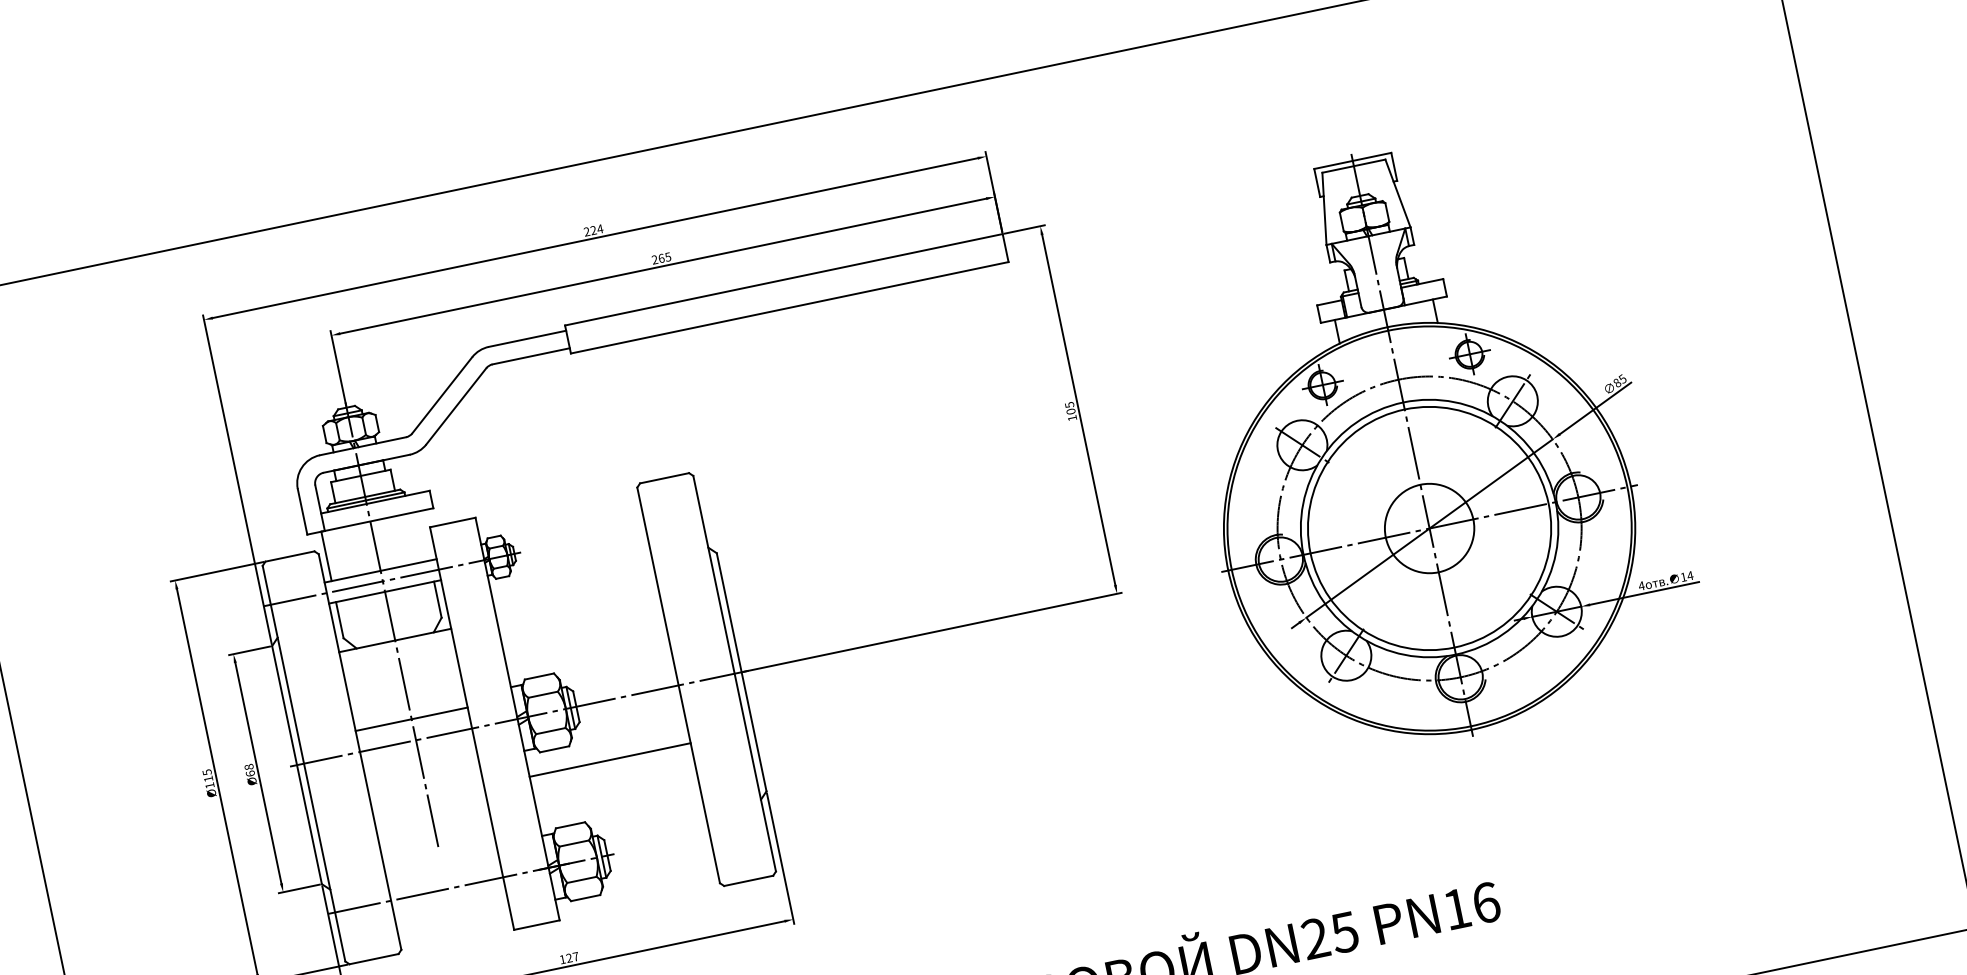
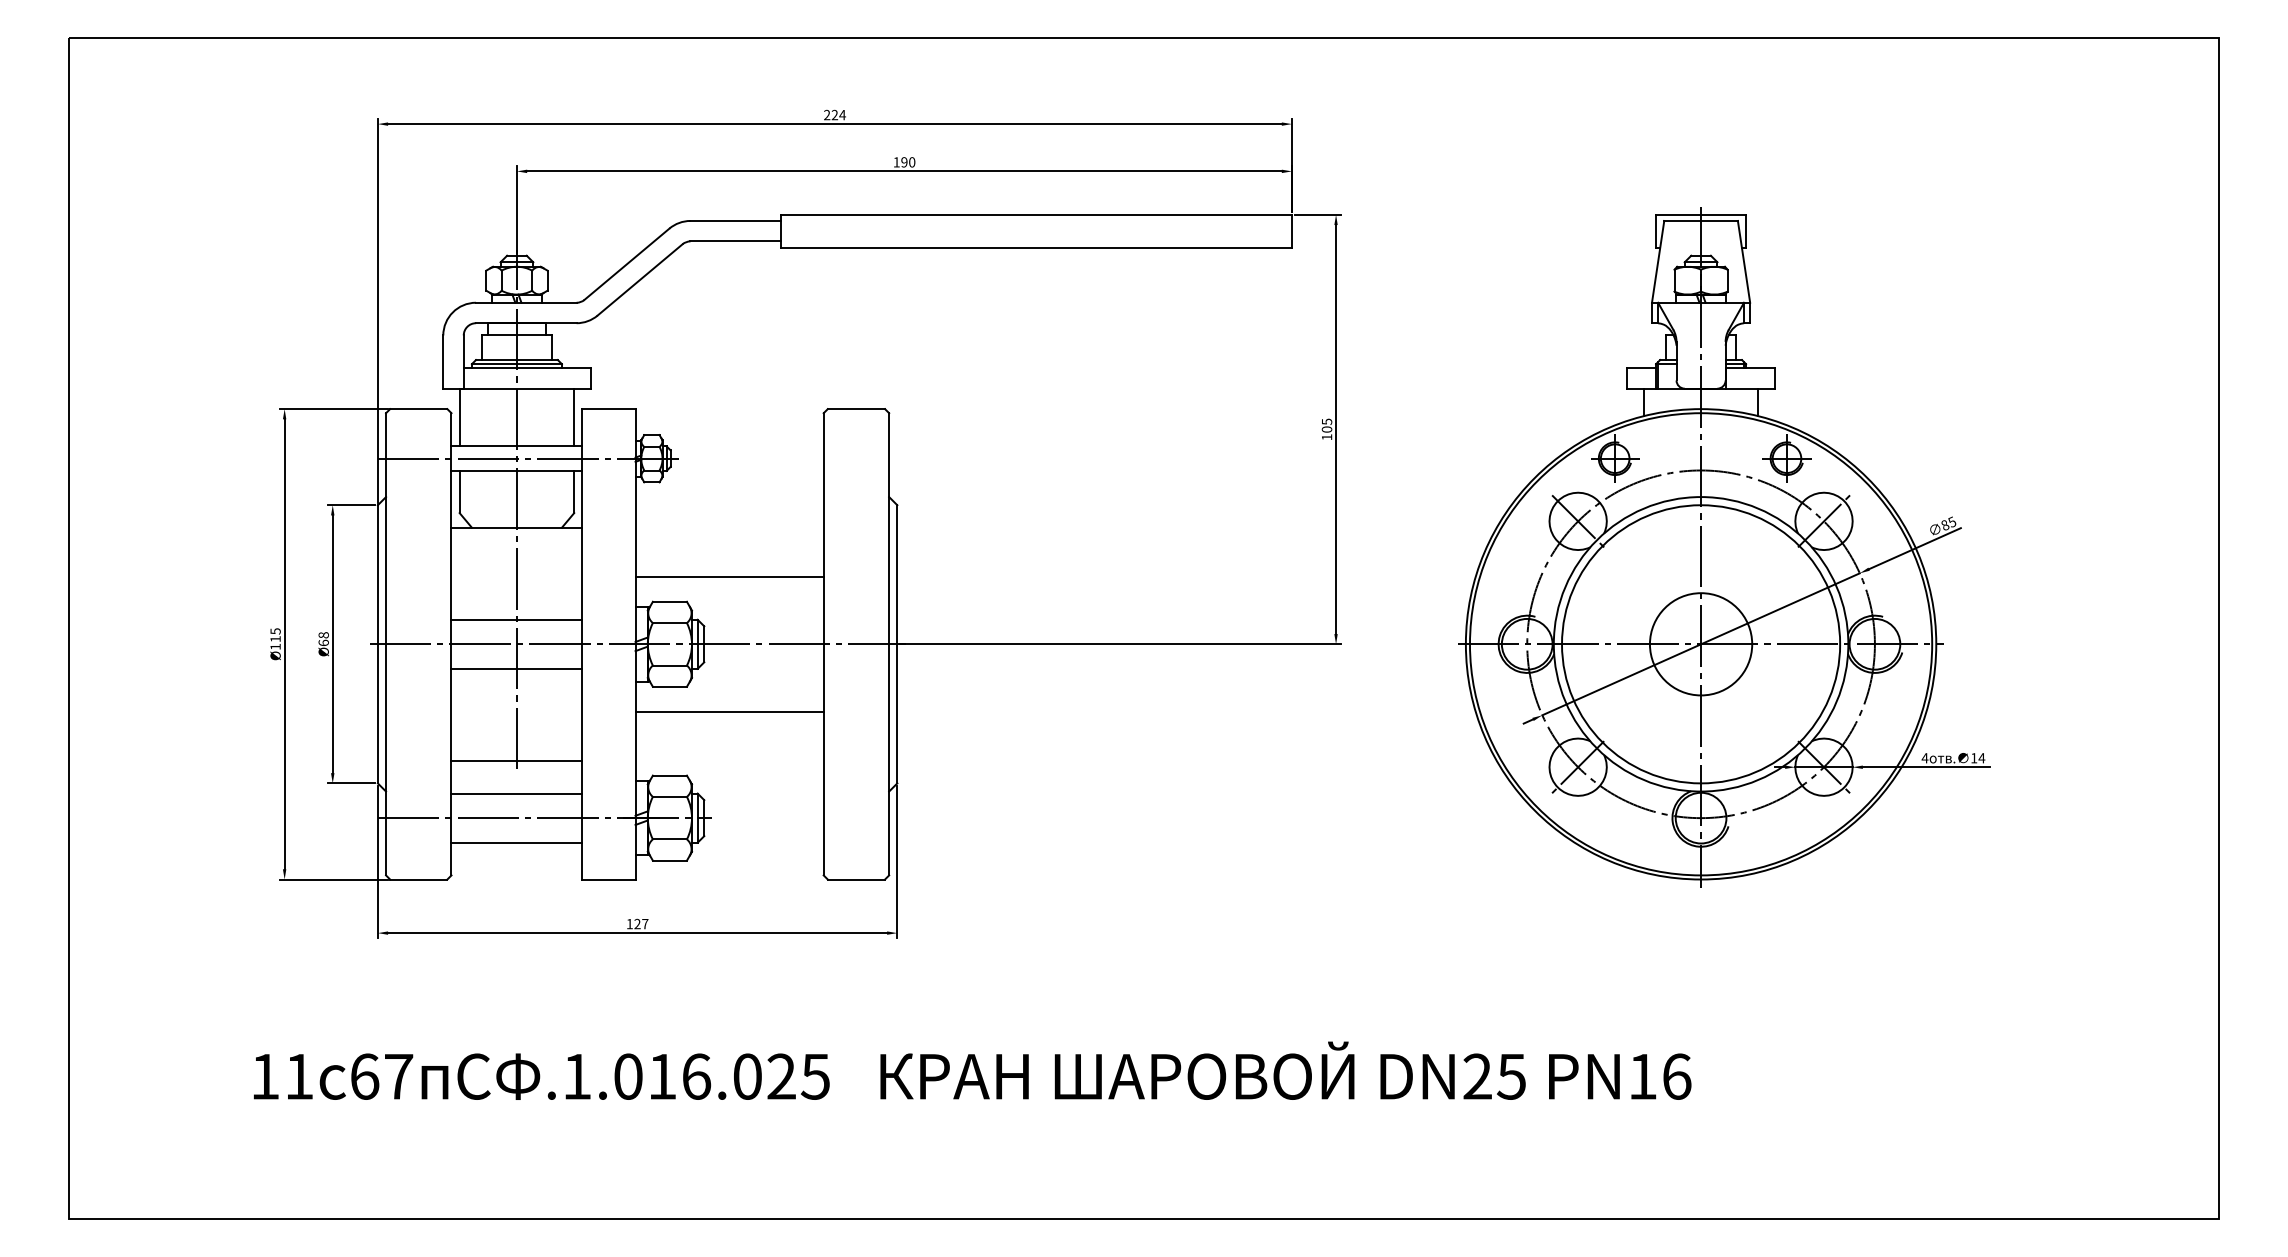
text: (661, 258) -> (904, 162), 265 -> 190
line: (424, 535) -> (574, 417), added
line: (585, 644) -> (729, 576), added
line: (420, 761) -> (516, 668), added
line: (436, 839) -> (516, 760), added
line: (442, 868) -> (516, 793), added
line: (451, 909) -> (516, 842), added

